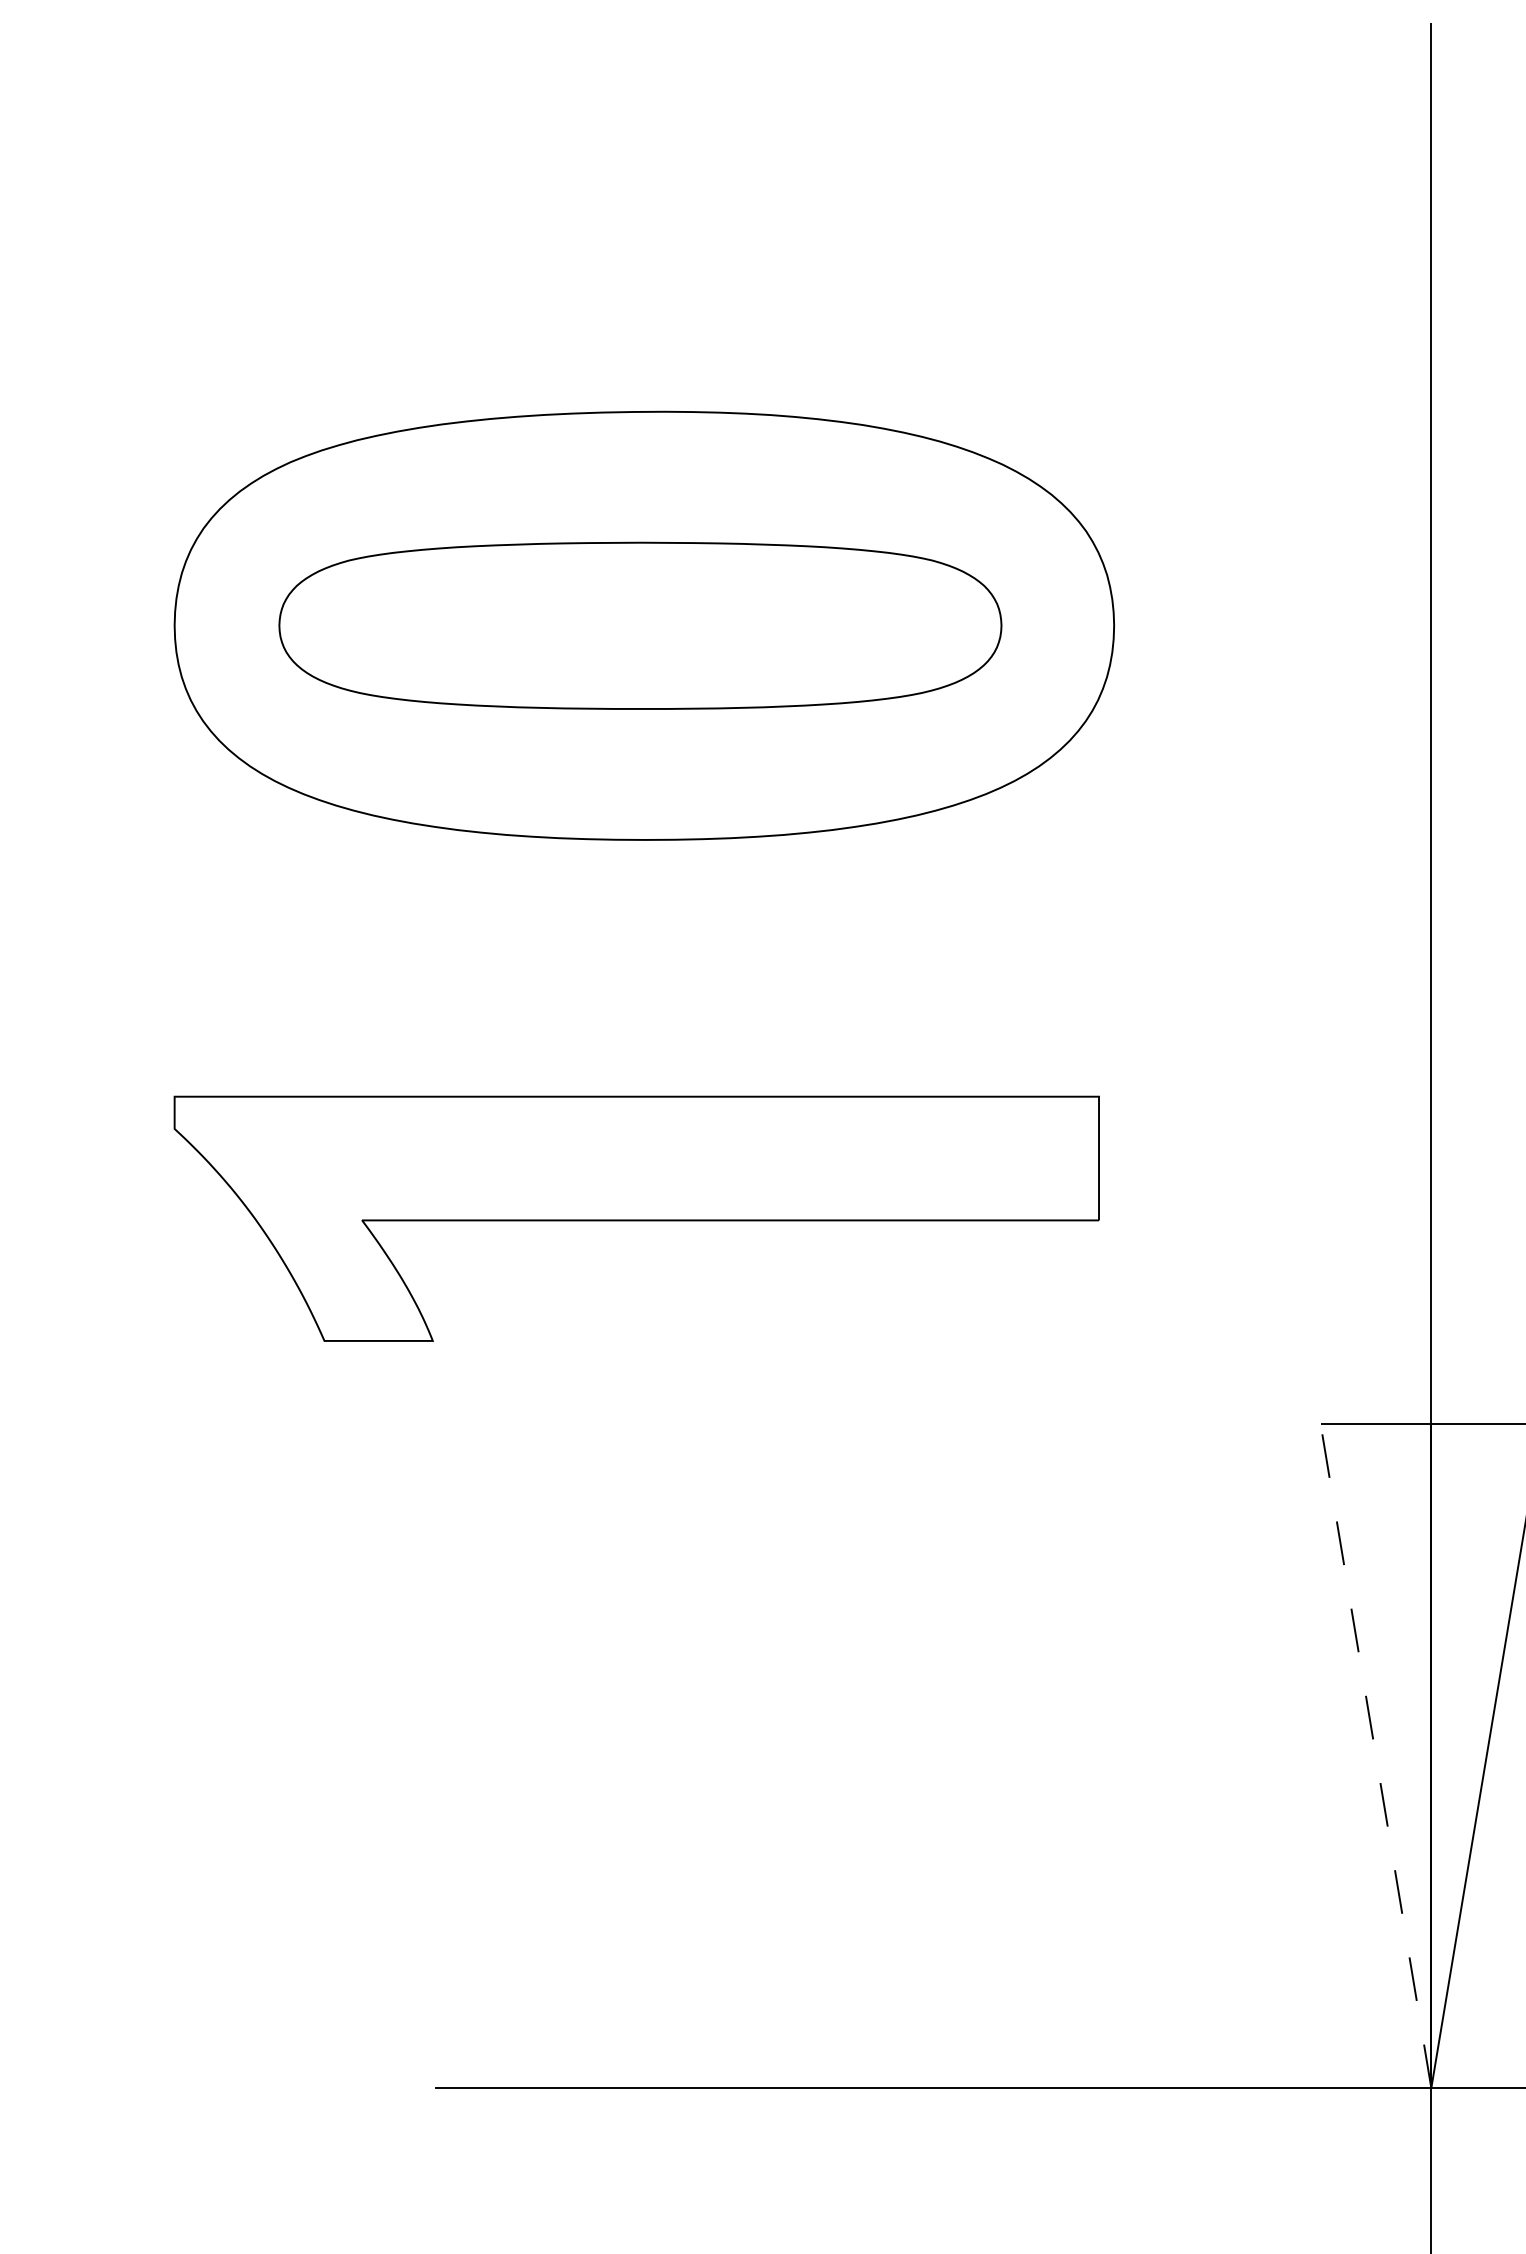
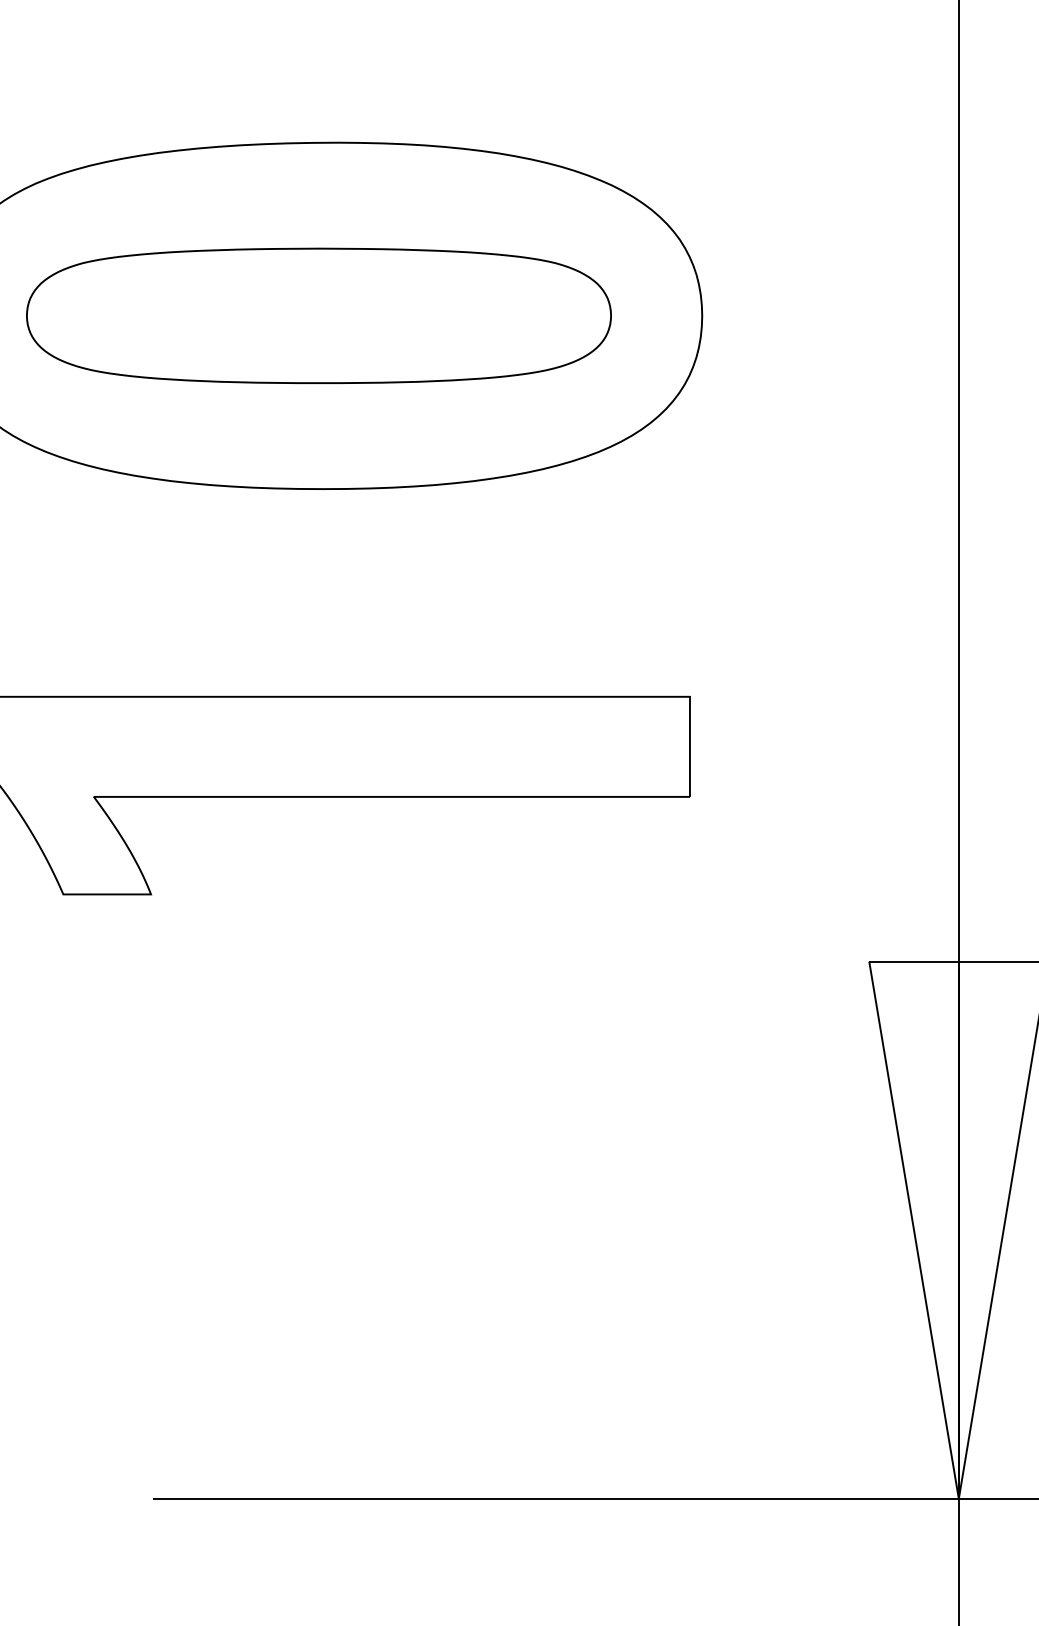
line: (1375, 1756) -> (913, 1230), dashed -> solid

